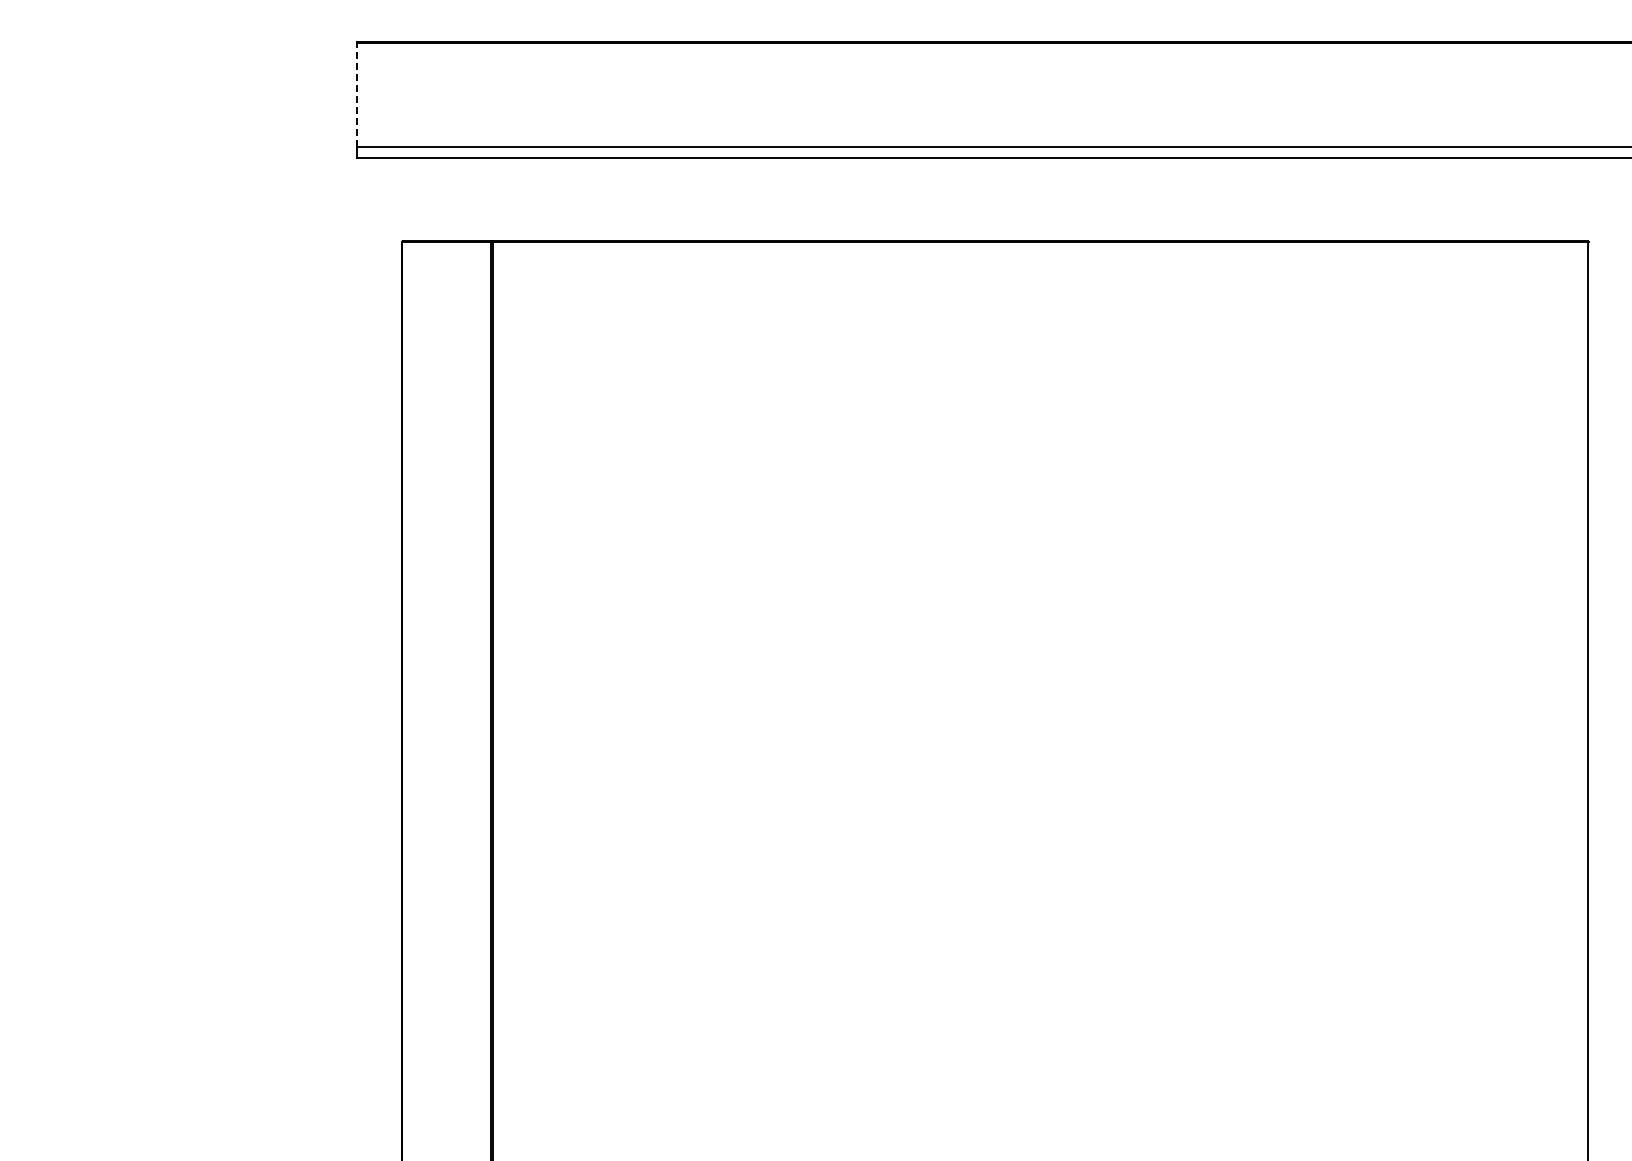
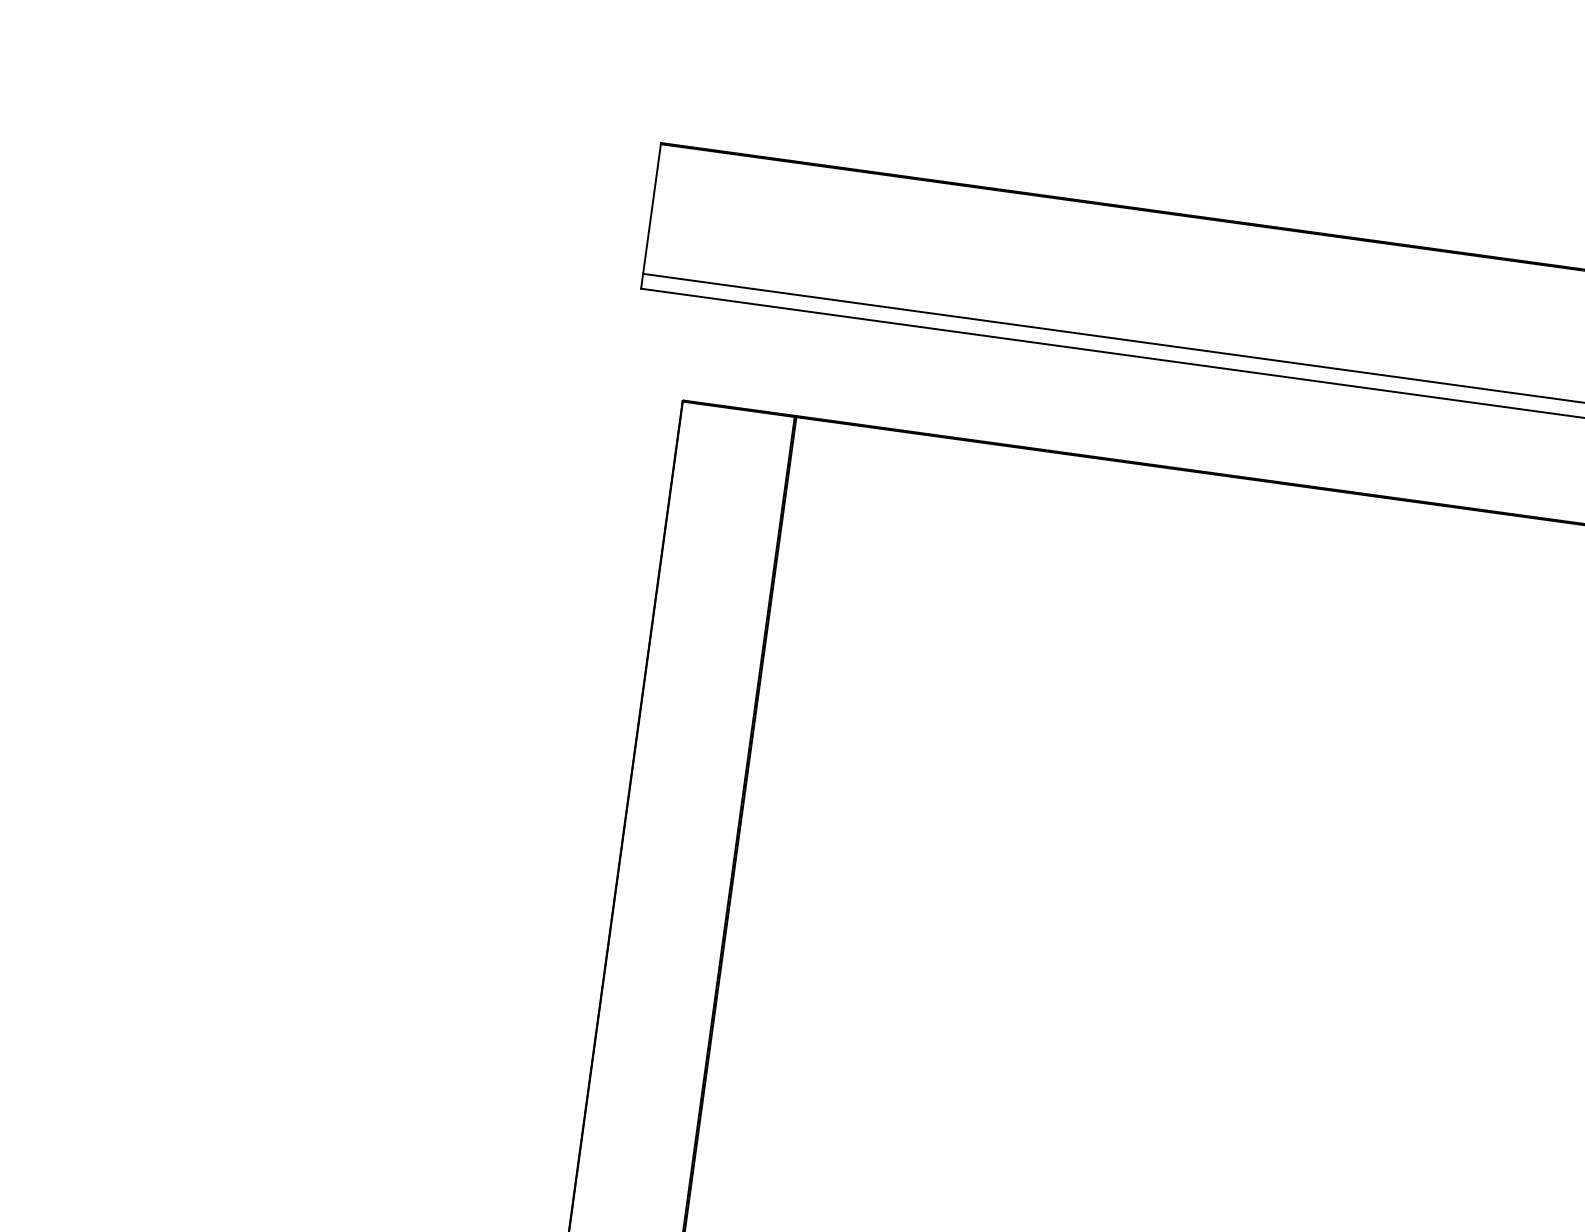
line: (357, 94) -> (652, 208), dashed -> solid

